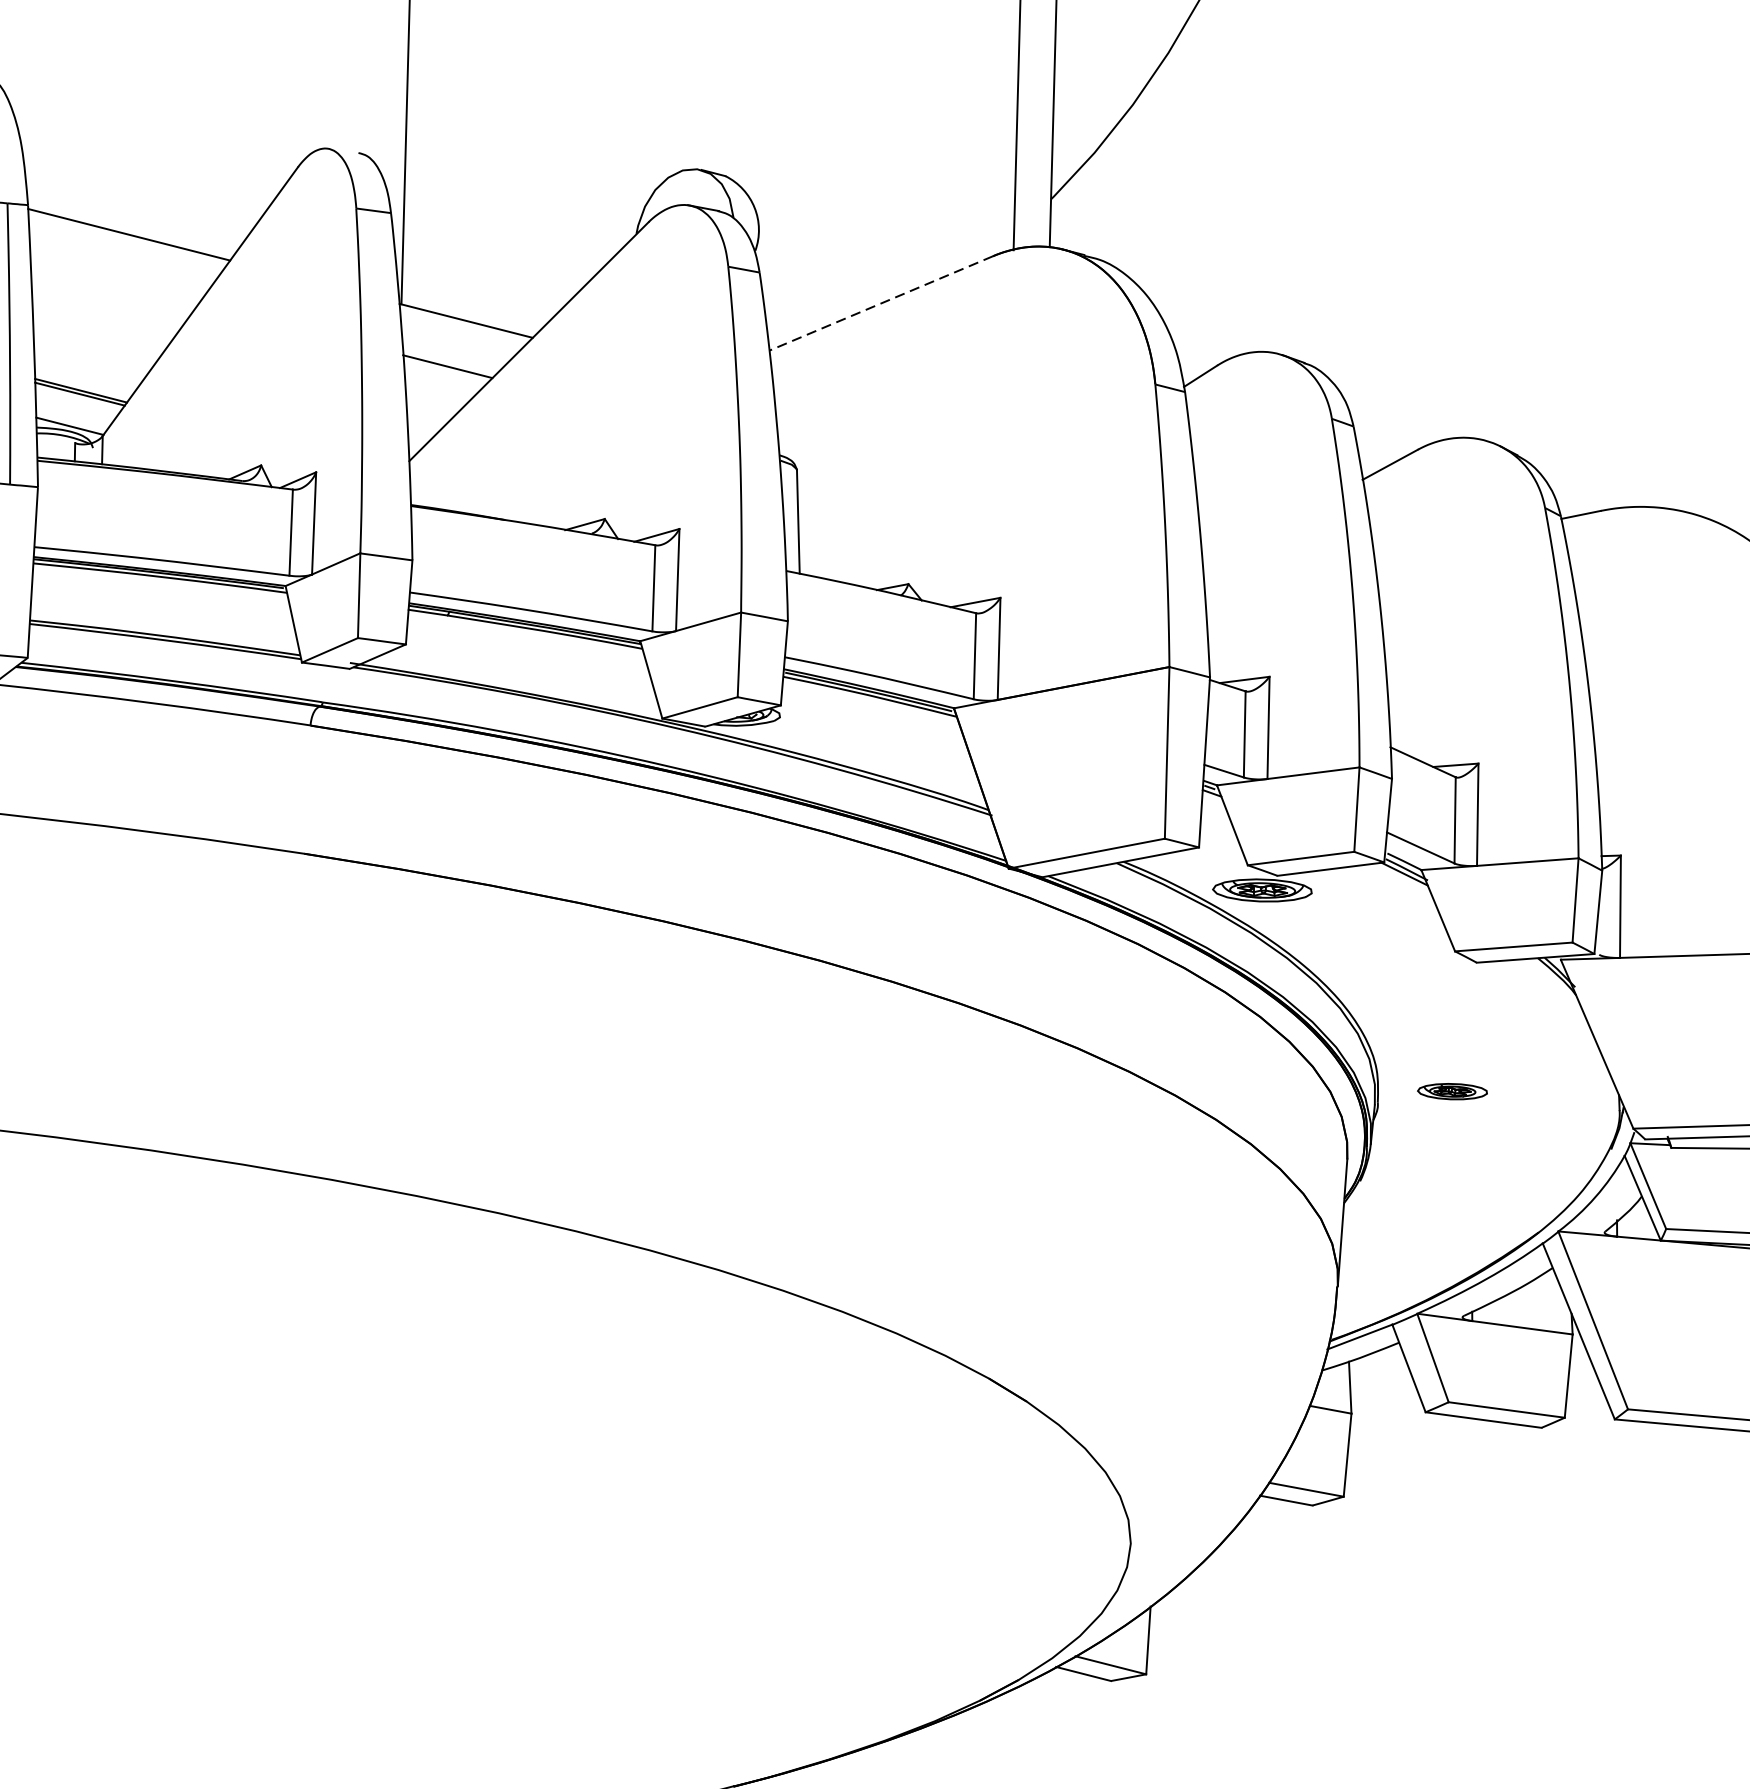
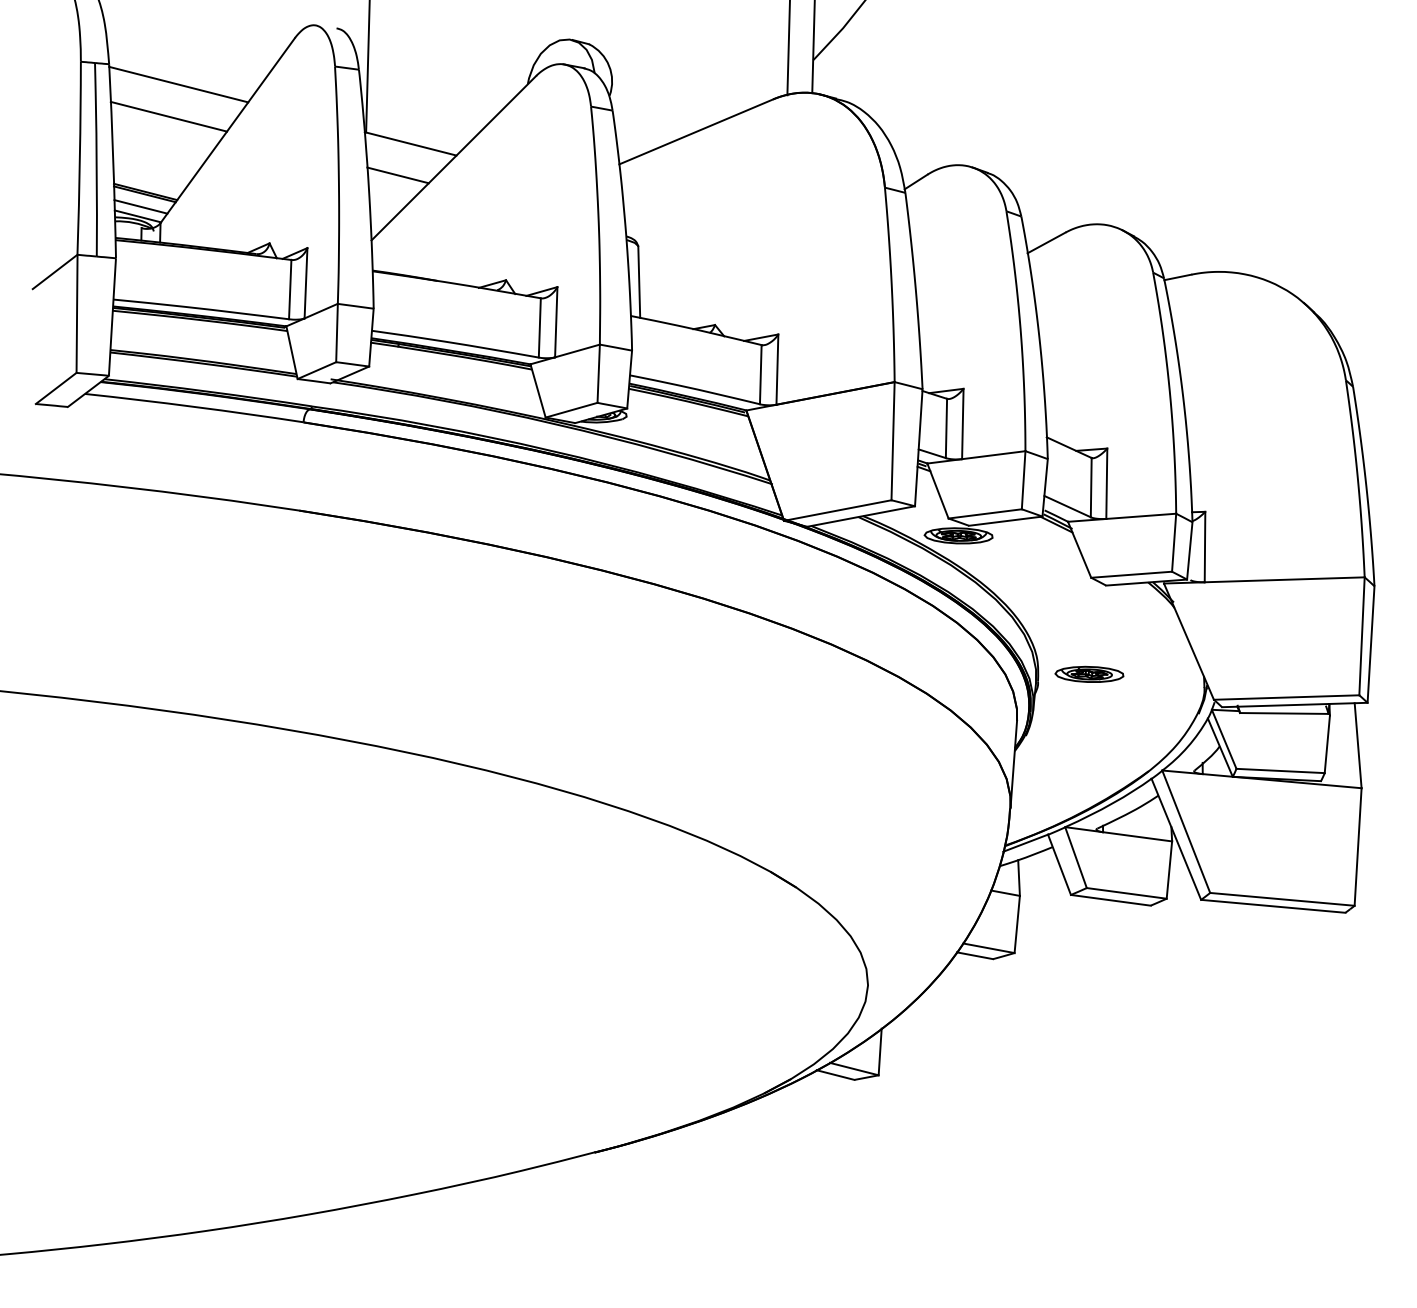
line: (114, 281) -> (168, 116), added
line: (880, 304) -> (695, 132), dashed -> solid
line: (73, 411) -> (140, 206), added
part: (1452, 1090) -> (1089, 673), size x1.43

